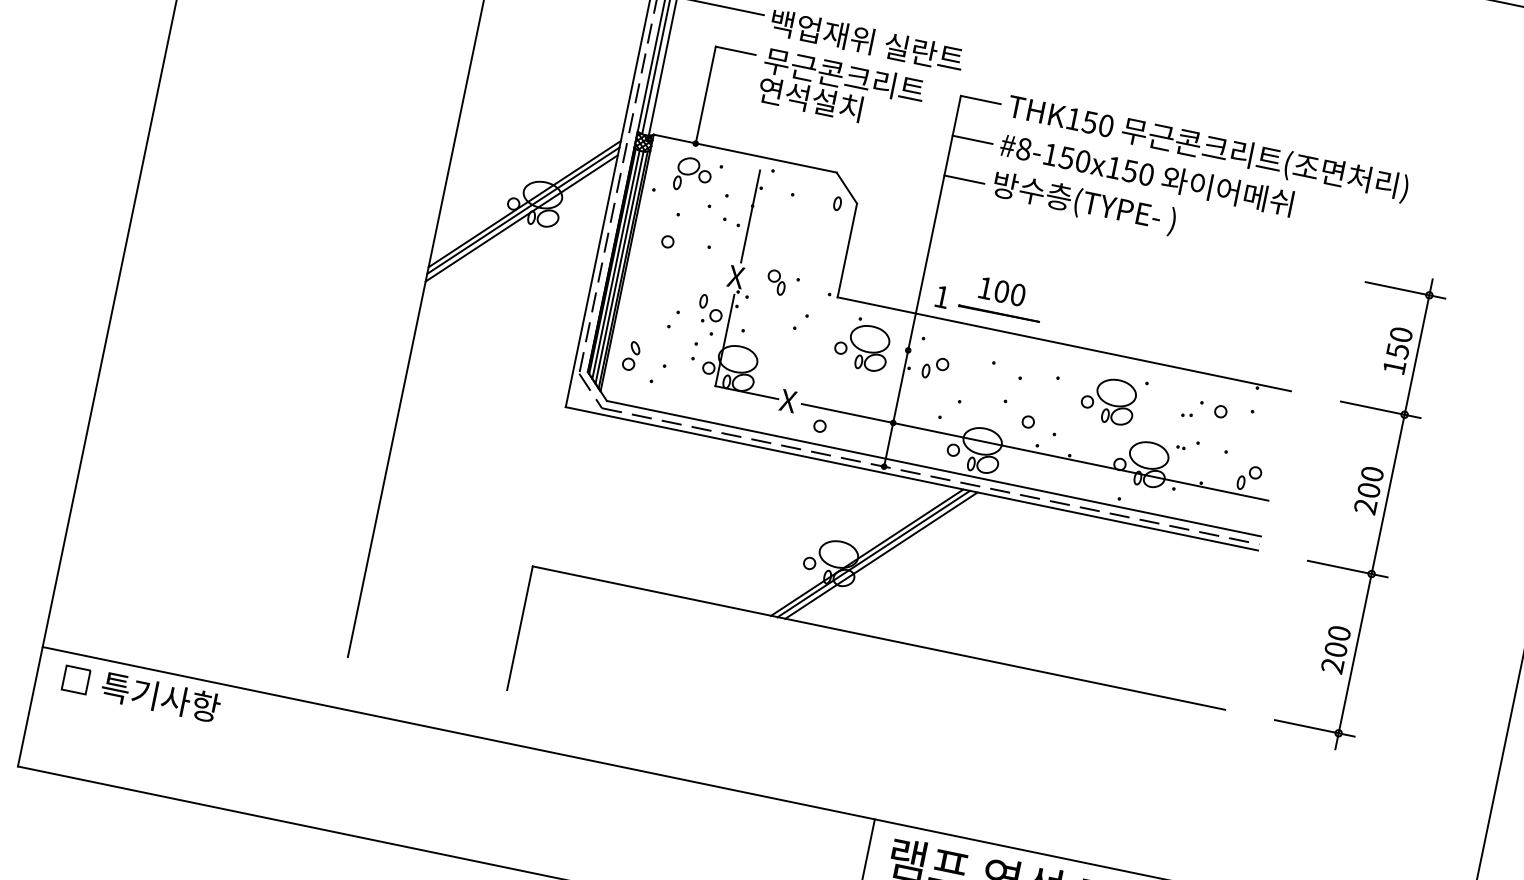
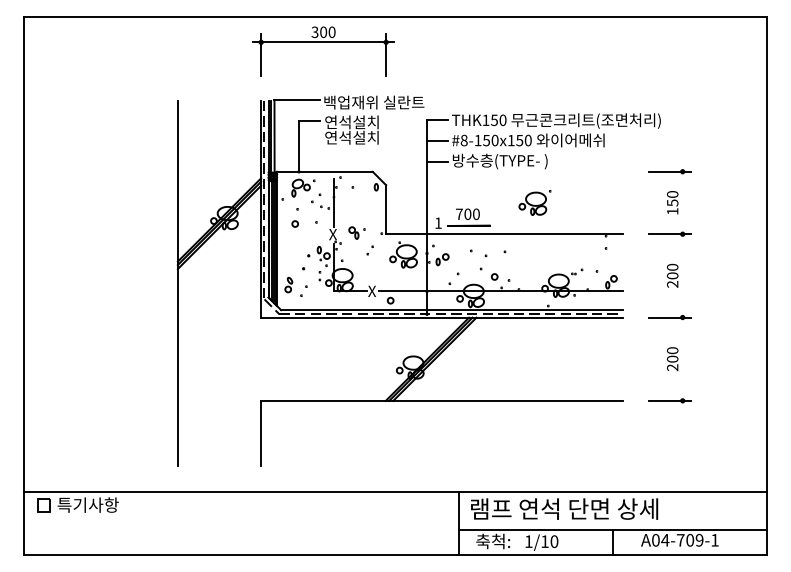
text: (844, 75) -> (366, 122), 무근콘크리트 -> 연석설치
text: (986, 286) -> (459, 213), 100 -> 700
part: (672, 319) -> (305, 262), size x1.6
part: (1112, 398) -> (534, 202), moved
part: (1203, 411) -> (581, 253), removed
line: (1383, 514) -> (682, 286), removed

